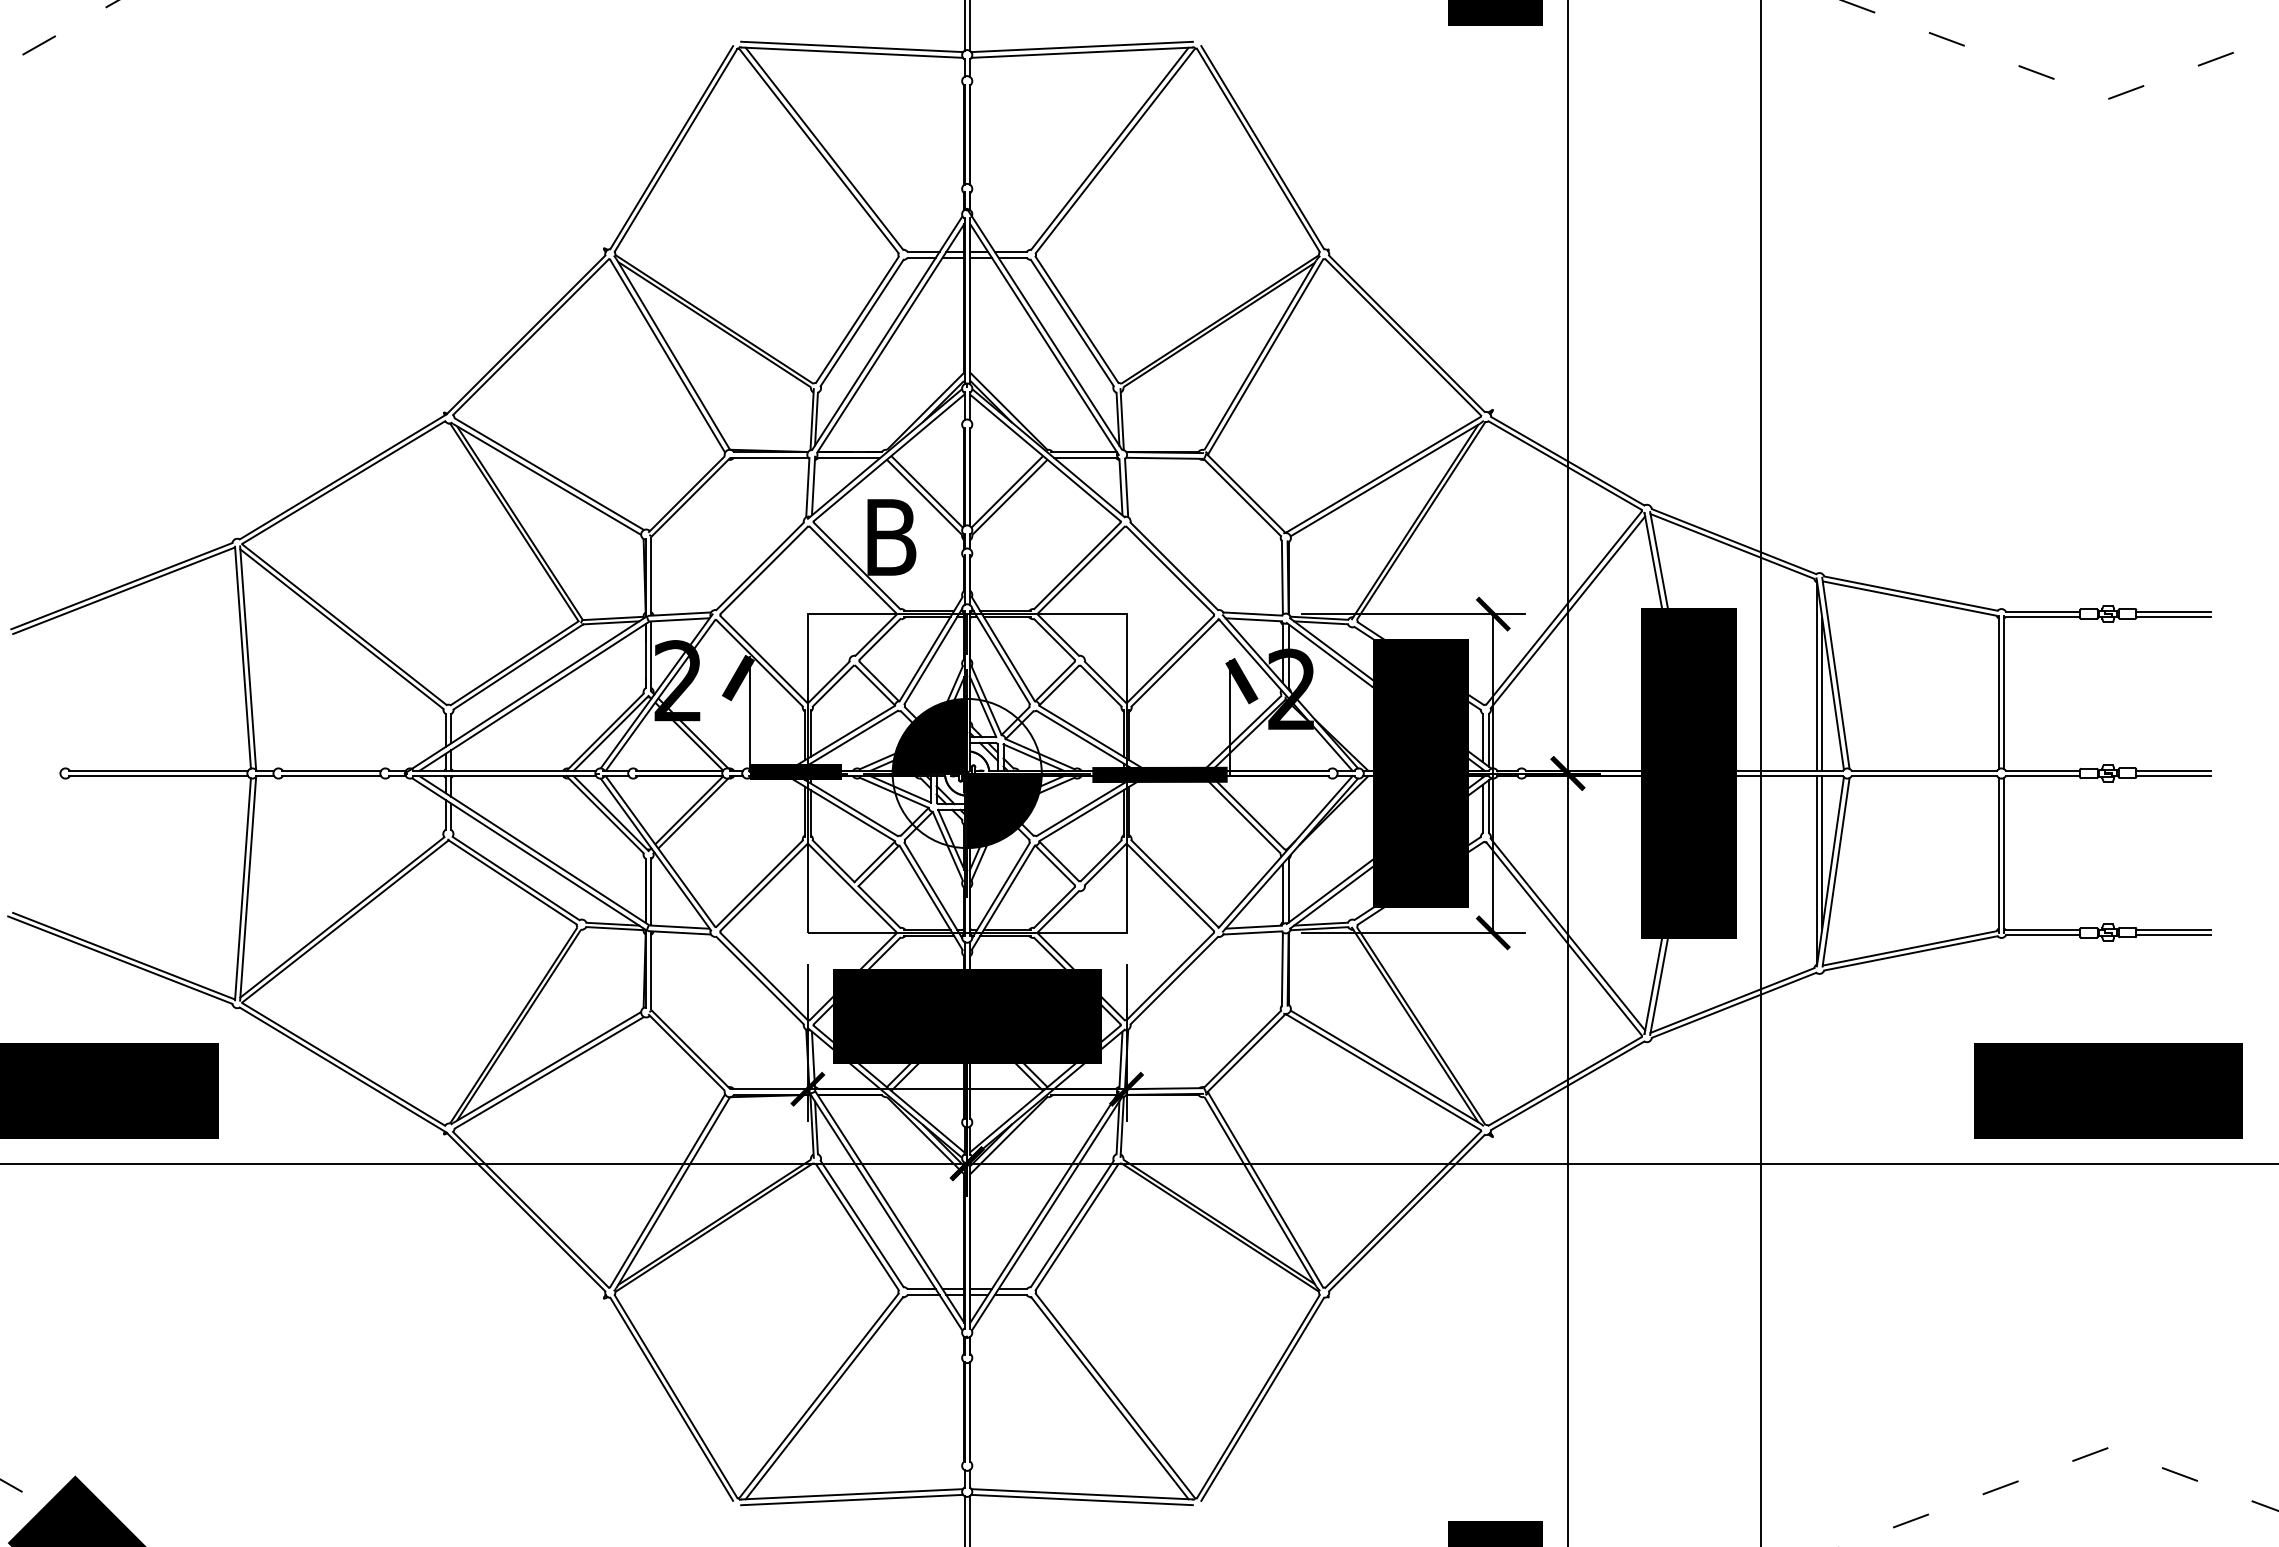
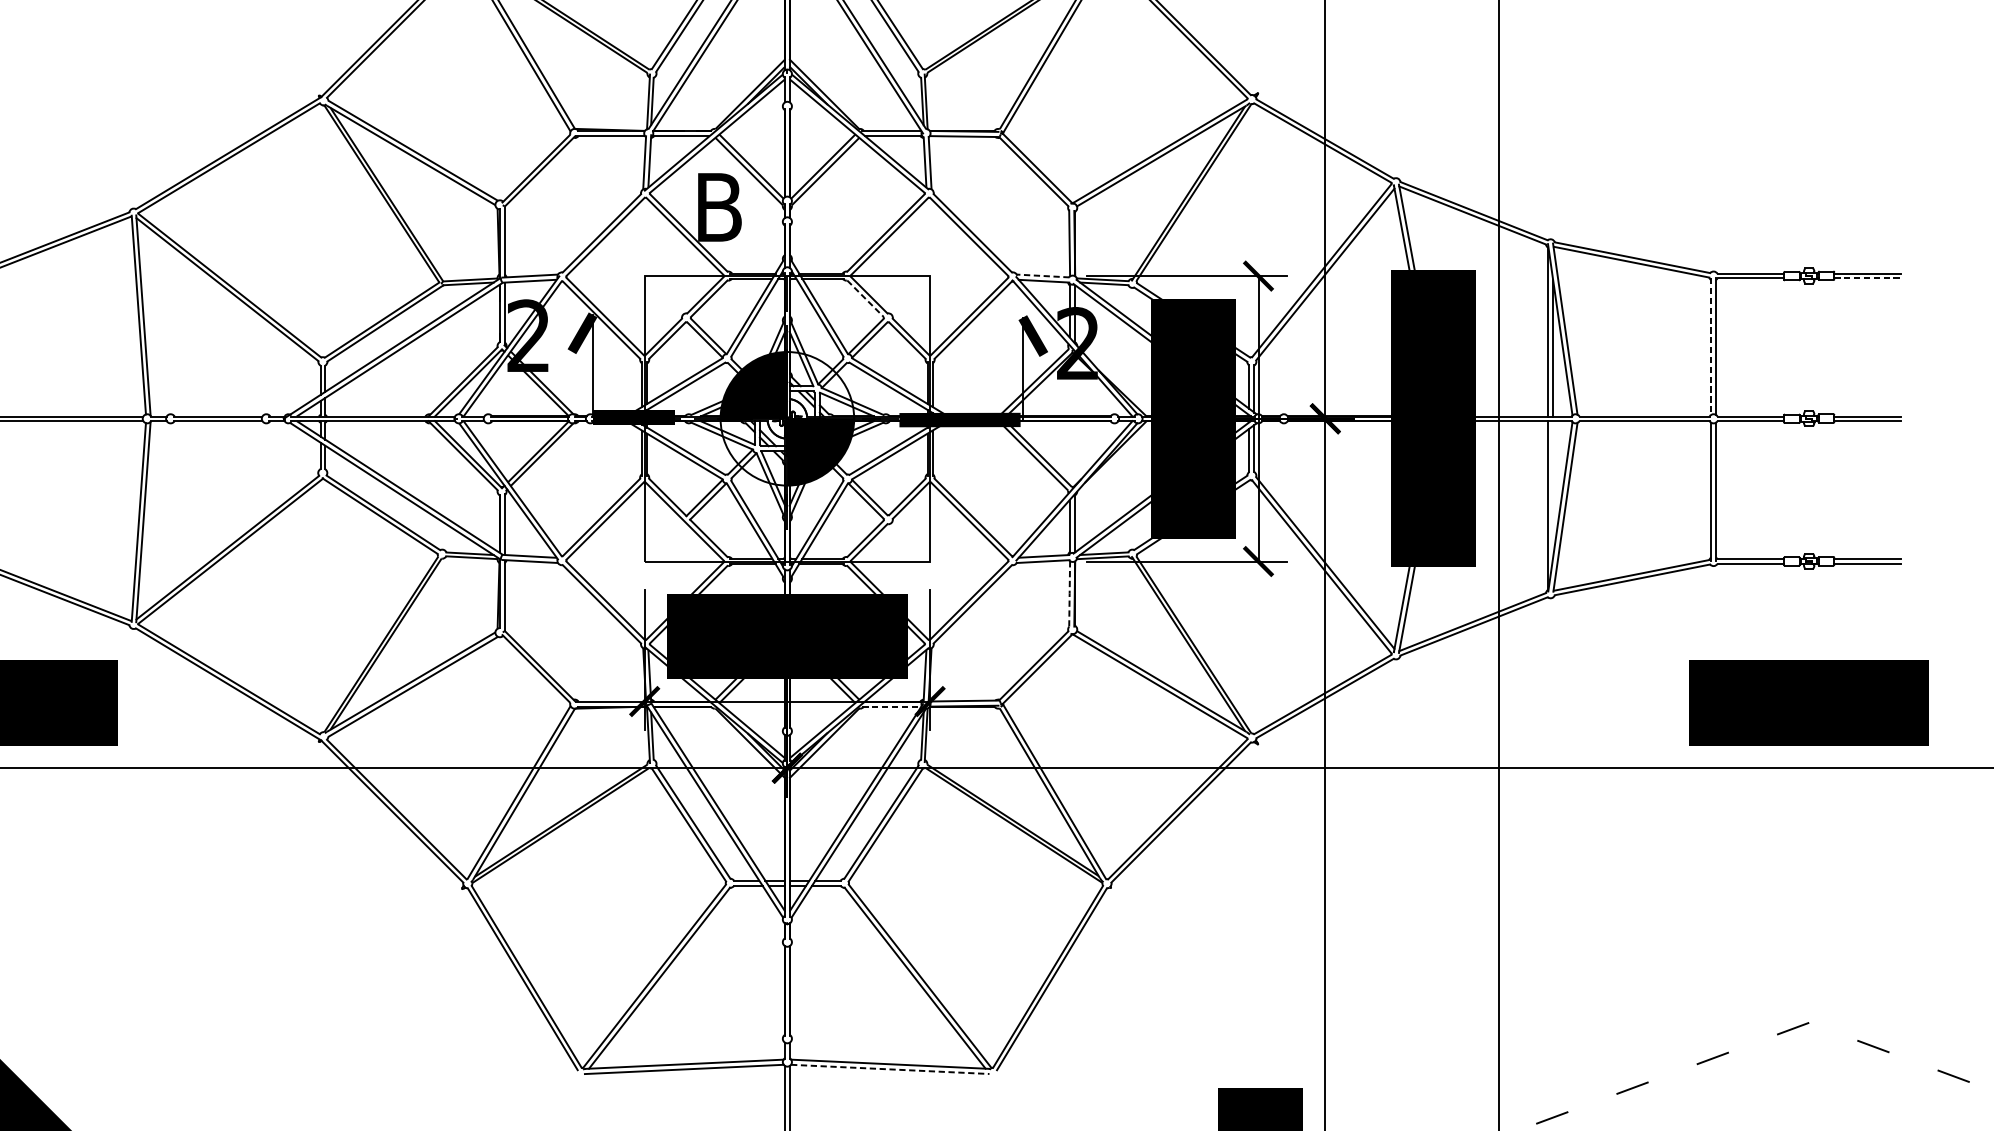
line: (1252, 614) -> (1042, 276), solid -> dashed
line: (2173, 616) -> (1867, 278), solid -> dashed
line: (1054, 639) -> (865, 298), solid -> dashed
line: (1998, 693) -> (1710, 347), solid -> dashed
line: (1822, 852) -> (1553, 489), removed
line: (1282, 969) -> (1069, 594), solid -> dashed
line: (1084, 1094) -> (892, 706), solid -> dashed
line: (1082, 1500) -> (890, 1069), solid -> dashed

